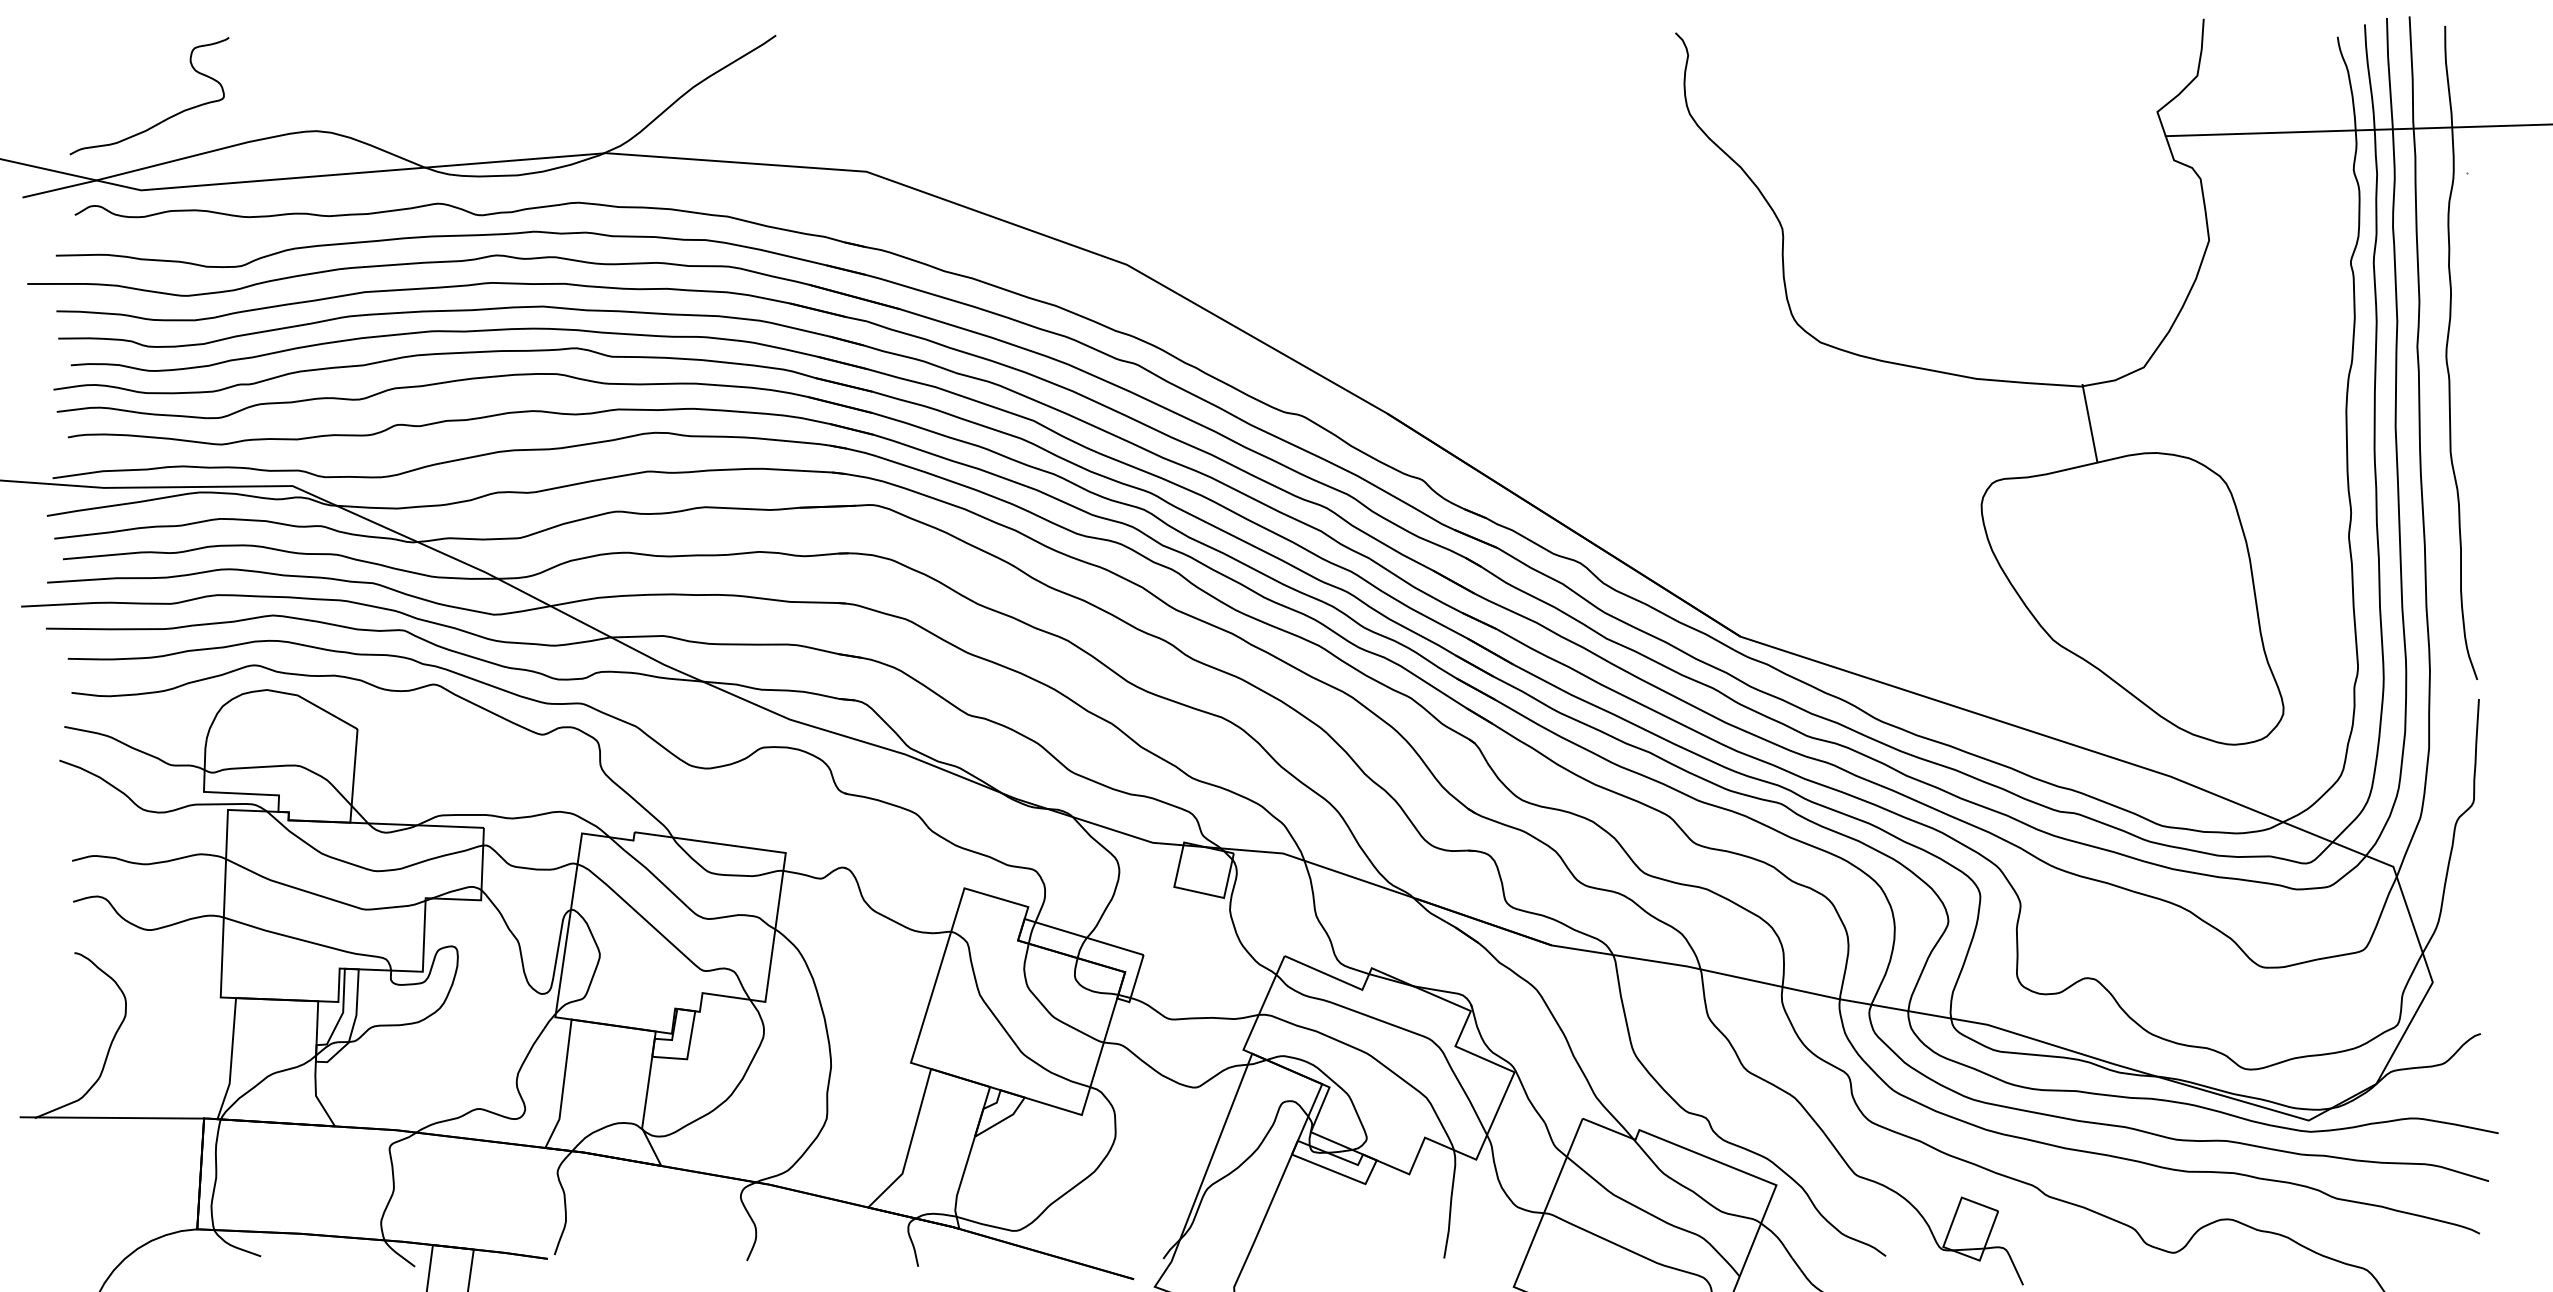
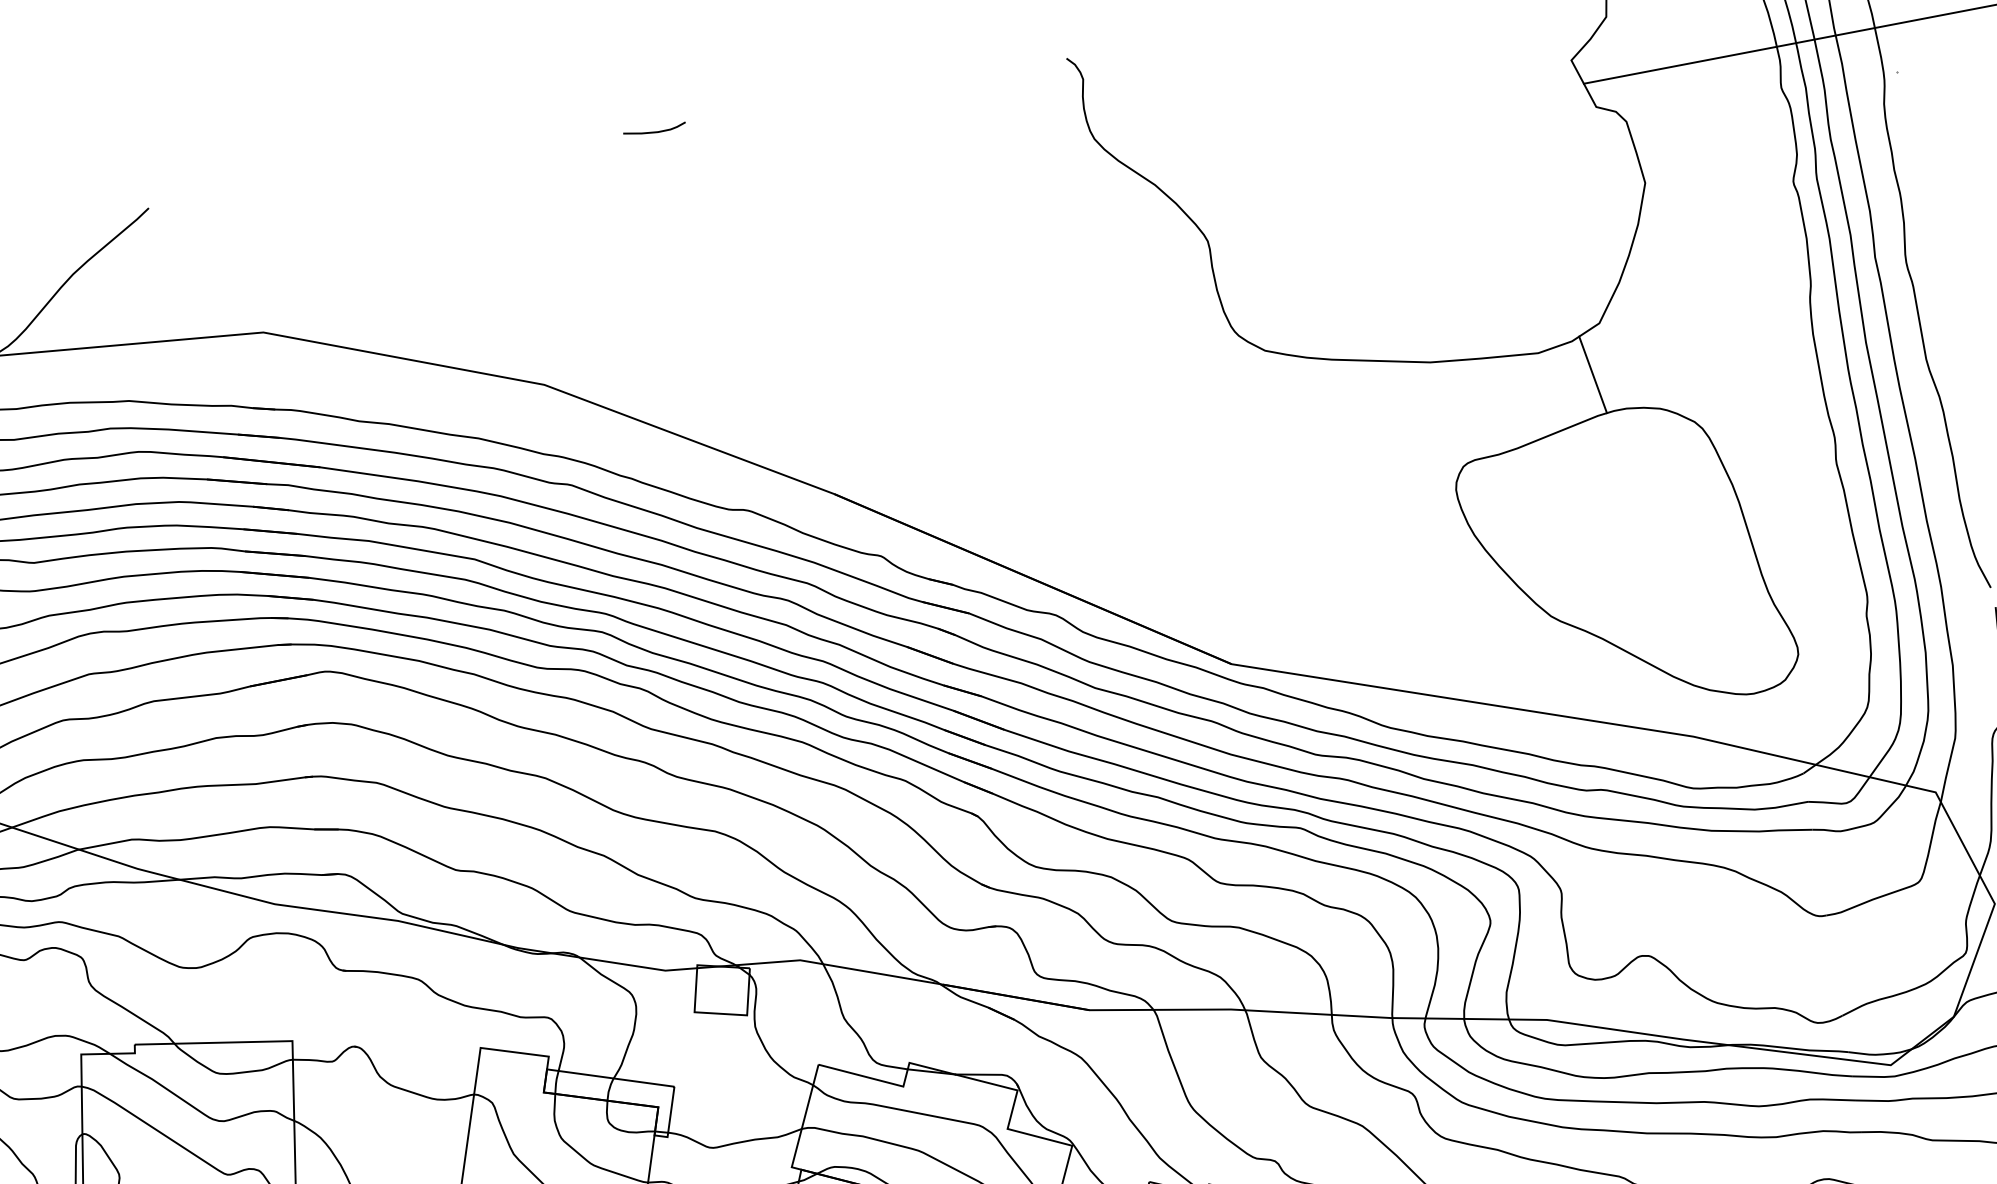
curve: (1270, 39) -> (654, 131), added
line: (2089, 423) -> (1592, 374), moved

